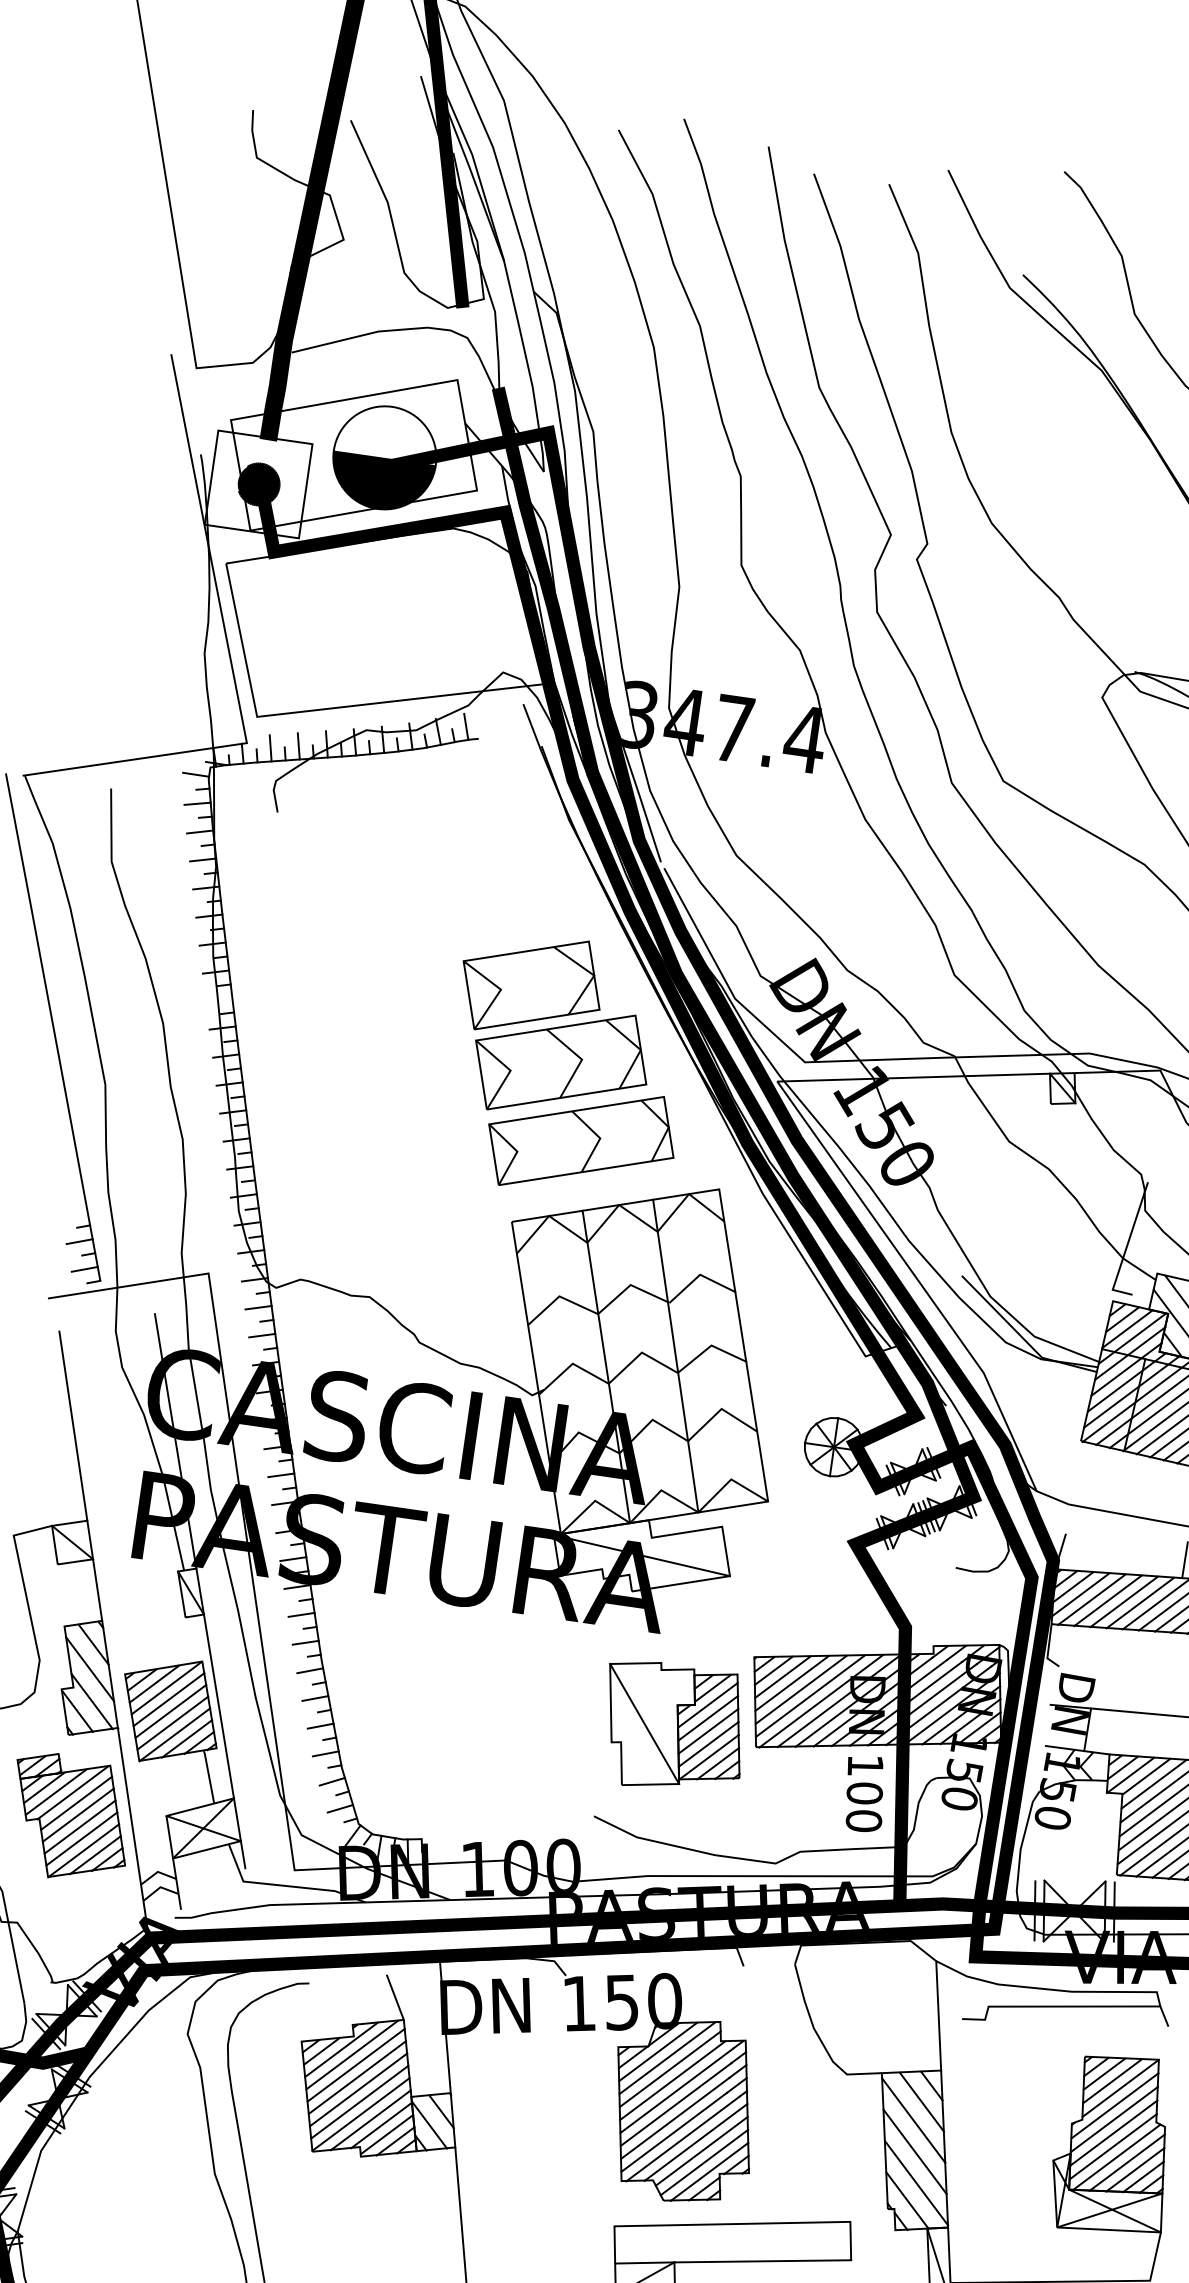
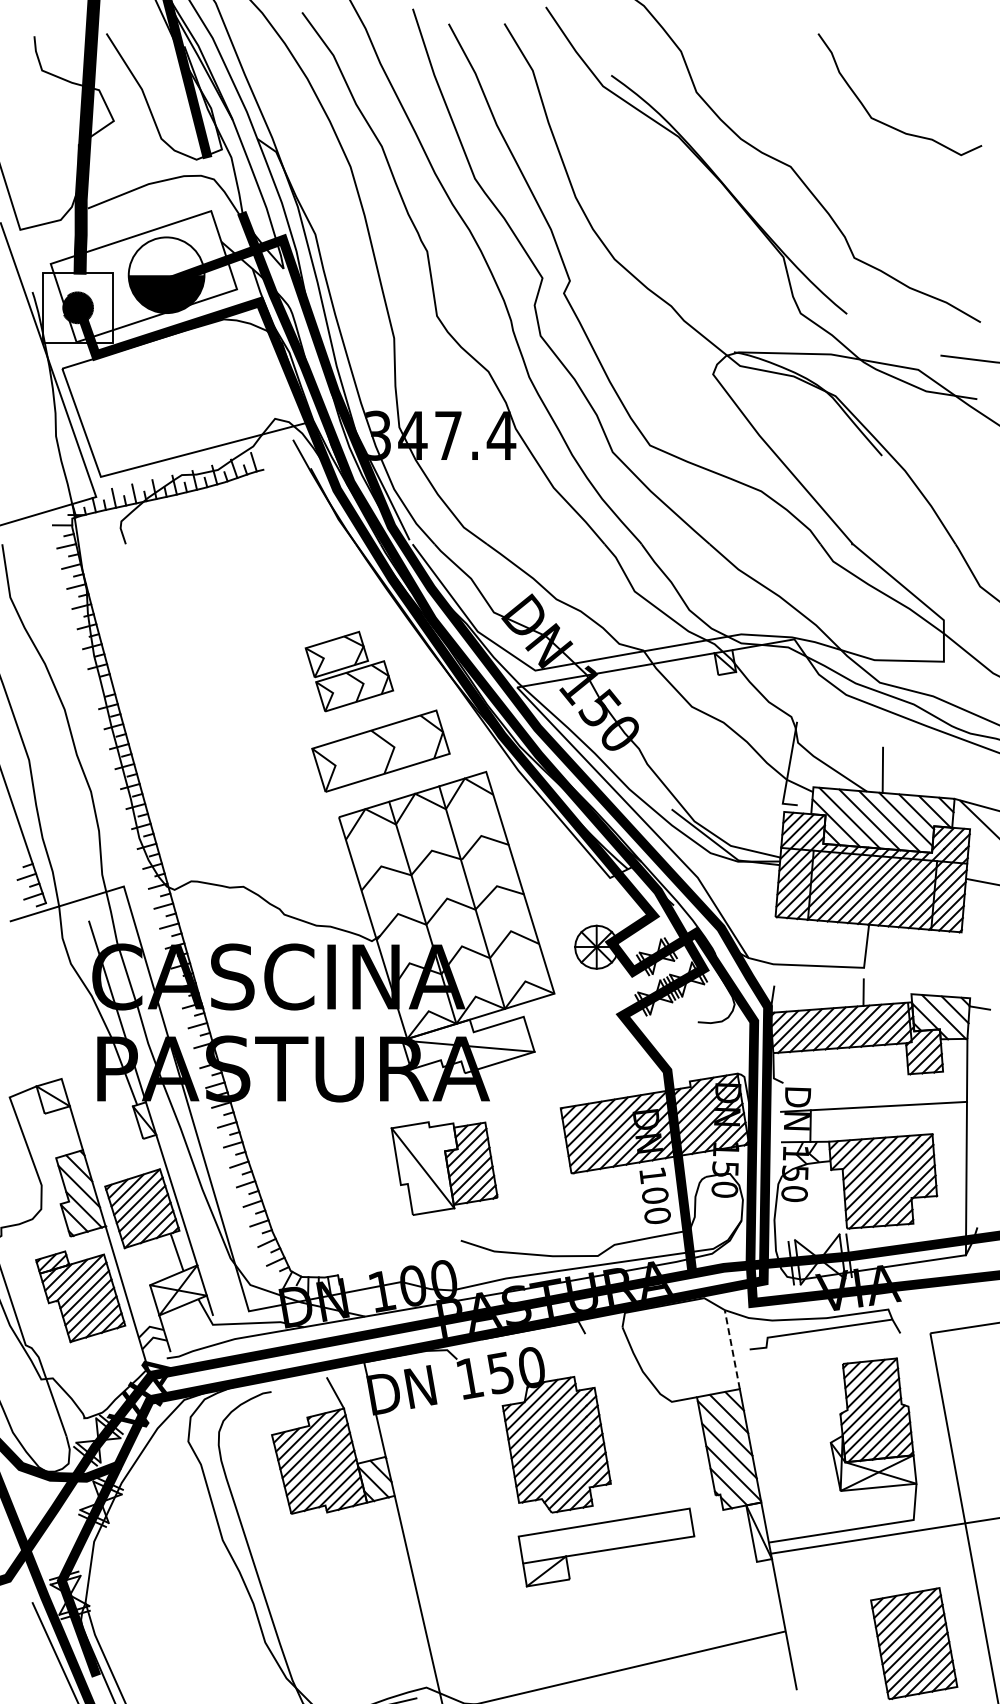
part: (554, 1027) -> (349, 671), size x0.6
line: (73, 1425) -> (41, 1011), removed
part: (673, 1728) -> (444, 1168), moved
line: (938, 2015) -> (732, 1349), solid -> dashed

